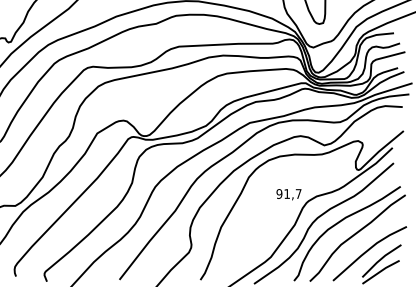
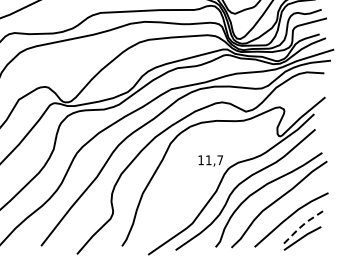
text: (279, 193) -> (201, 159), 91,7 -> 11,7
line: (380, 259) -> (302, 225), solid -> dashed

